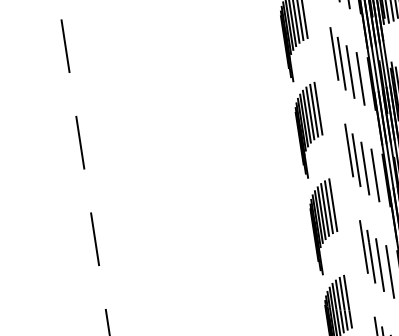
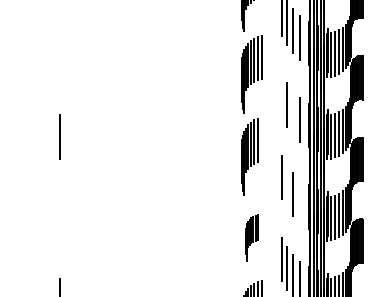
line: (65, 46) -> (60, 55), removed
line: (333, 53) -> (281, 95), removed
line: (350, 71) -> (292, 112), removed
line: (318, 107) -> (261, 138), removed
line: (356, 160) -> (286, 186), removed
line: (375, 175) -> (300, 201), removed
part: (324, 226) -> (251, 237), size x0.6
line: (95, 238) -> (60, 218), removed

